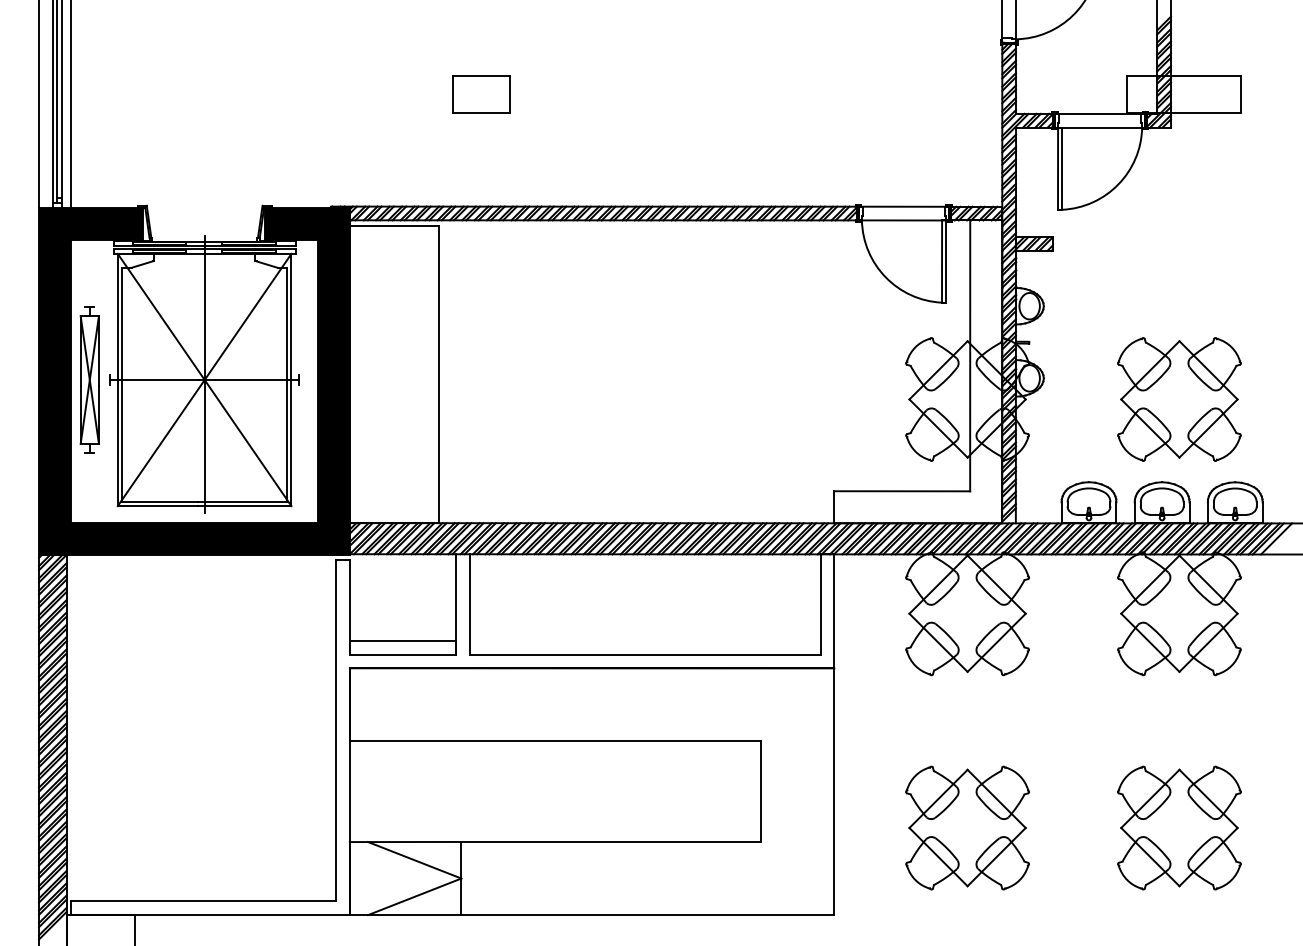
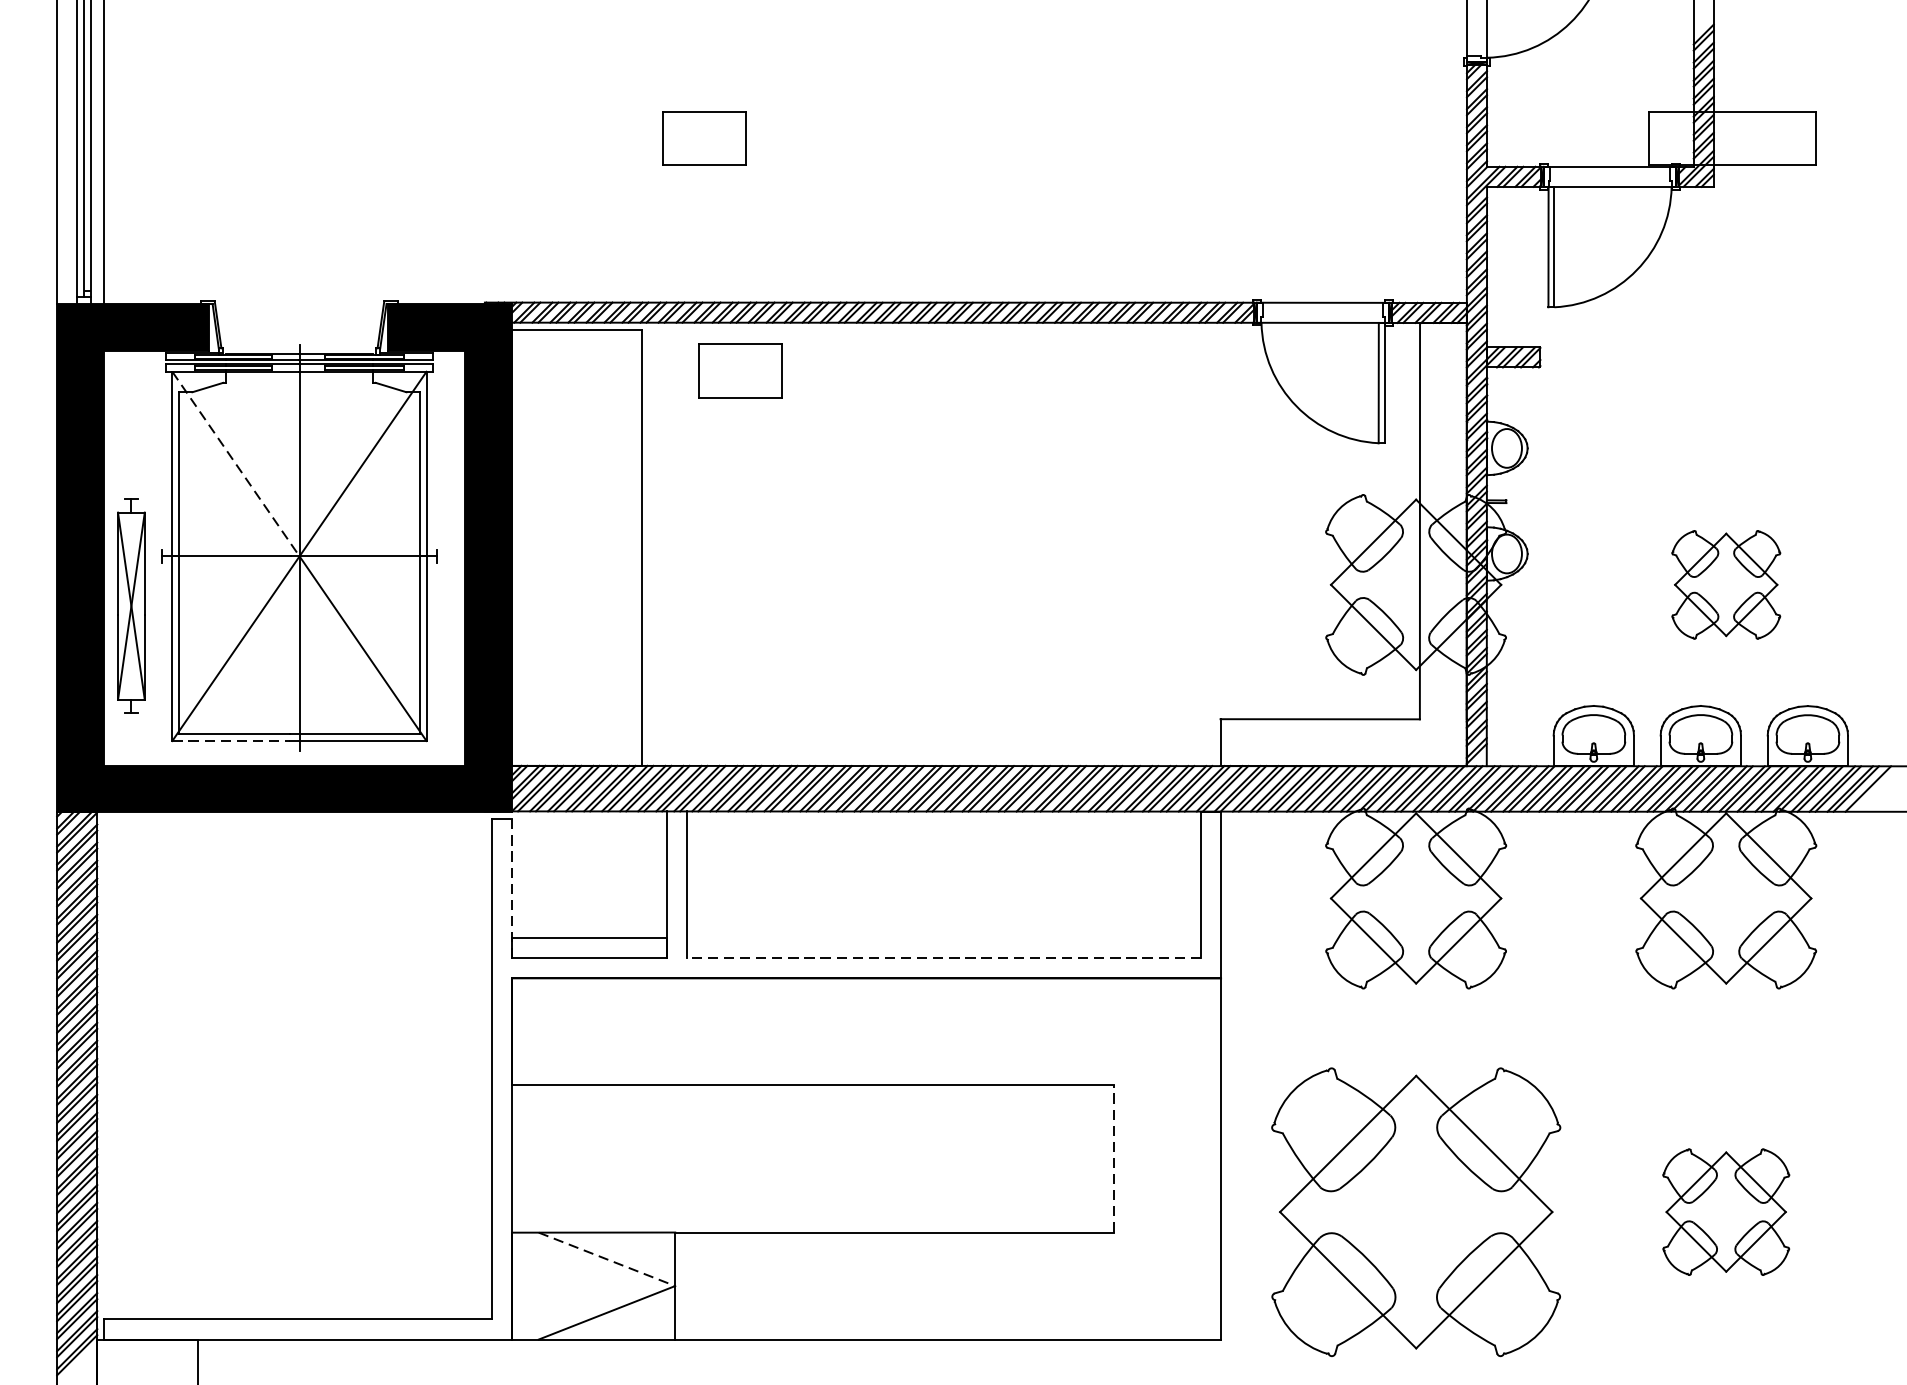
part: (506, 253) -> (741, 371), added
line: (161, 316) -> (236, 463), solid -> dashed
part: (89, 379) -> (130, 605), moved
part: (1179, 399) -> (1726, 584), size x0.6
line: (158, 506) -> (231, 741), solid -> dashed
line: (349, 606) -> (511, 887), solid -> dashed
line: (645, 654) -> (944, 958), solid -> dashed
line: (761, 791) -> (1114, 1158), solid -> dashed
part: (967, 827) -> (1415, 1211), size x1.6
part: (1179, 827) -> (1726, 1211), size x0.7
line: (415, 860) -> (608, 1259), solid -> dashed

